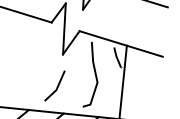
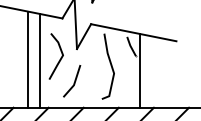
line: (12, 59) -> (27, 59), added
line: (25, 62) -> (40, 60), added
line: (44, 63) -> (59, 59), added

